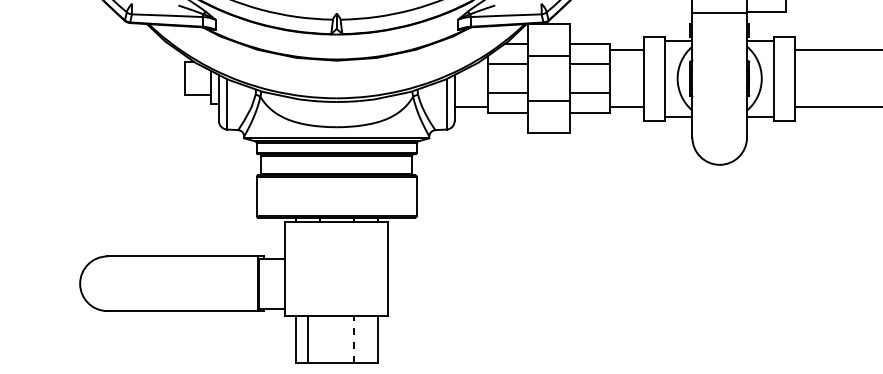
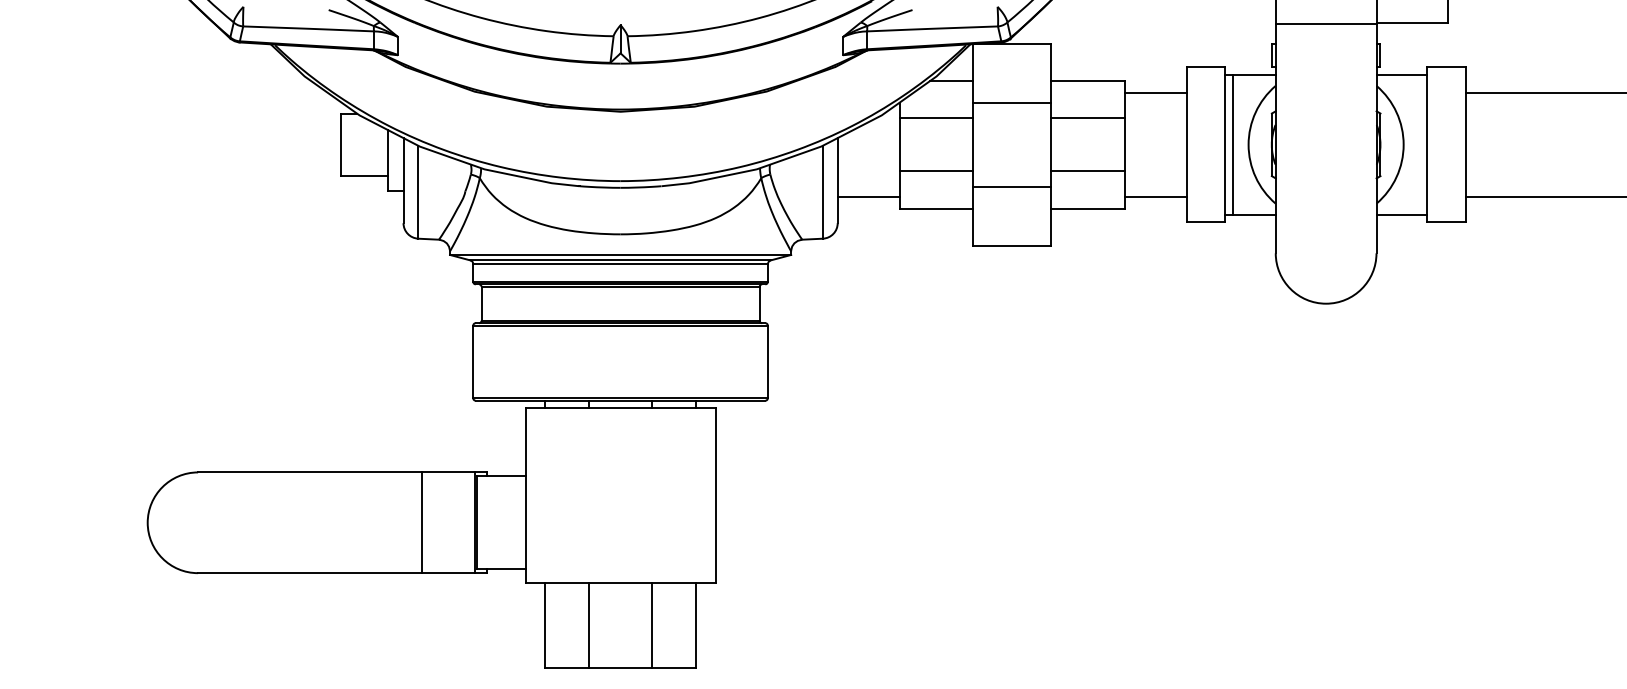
line: (669, 78) -> (1233, 144), added
line: (228, 283) -> (421, 522), added
line: (307, 339) -> (588, 625), moved
line: (353, 339) -> (651, 625), dashed -> solid

